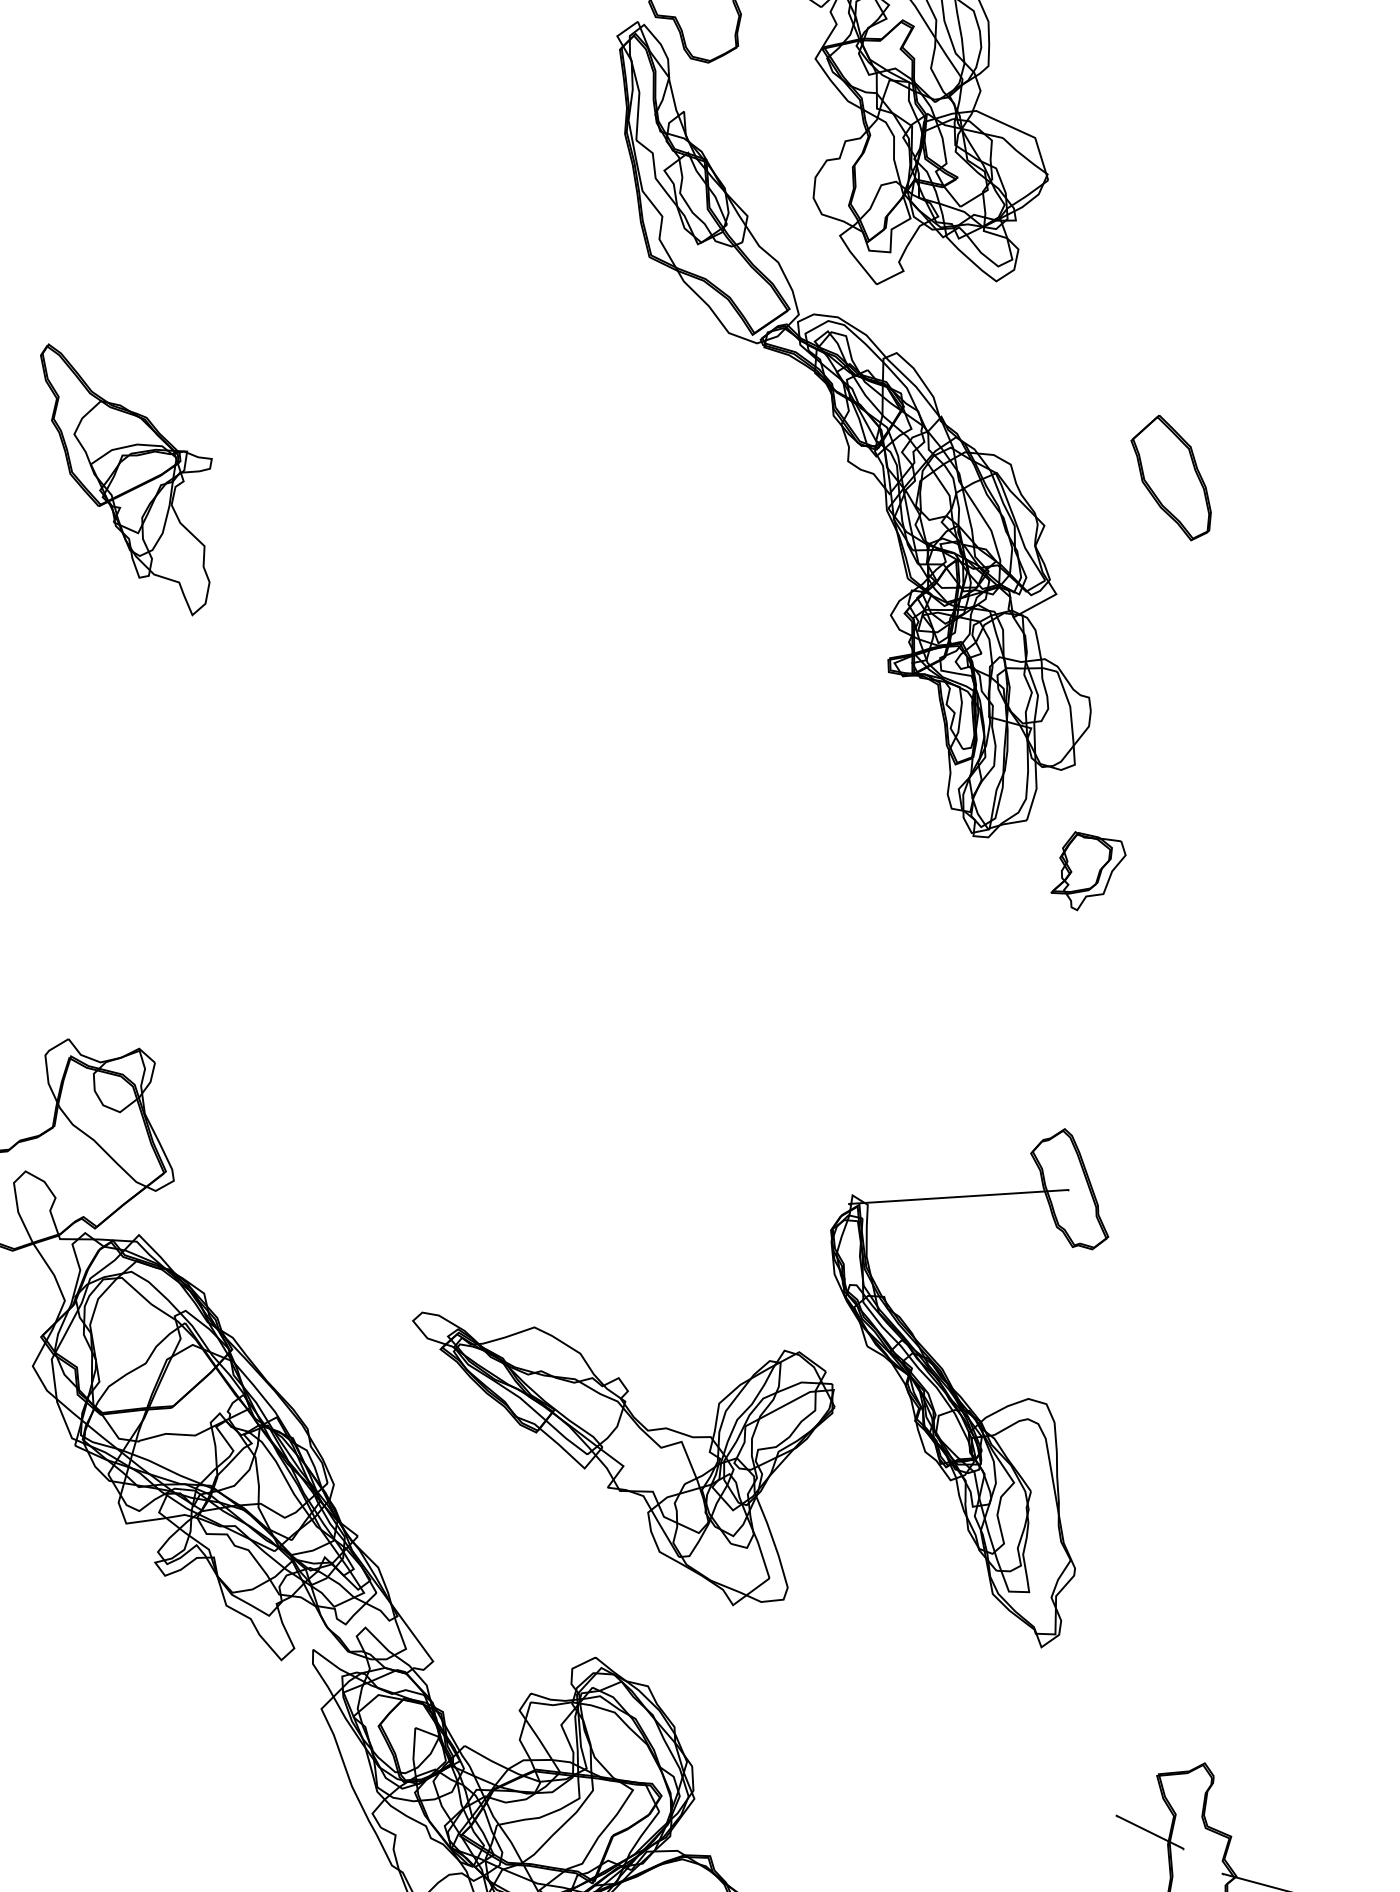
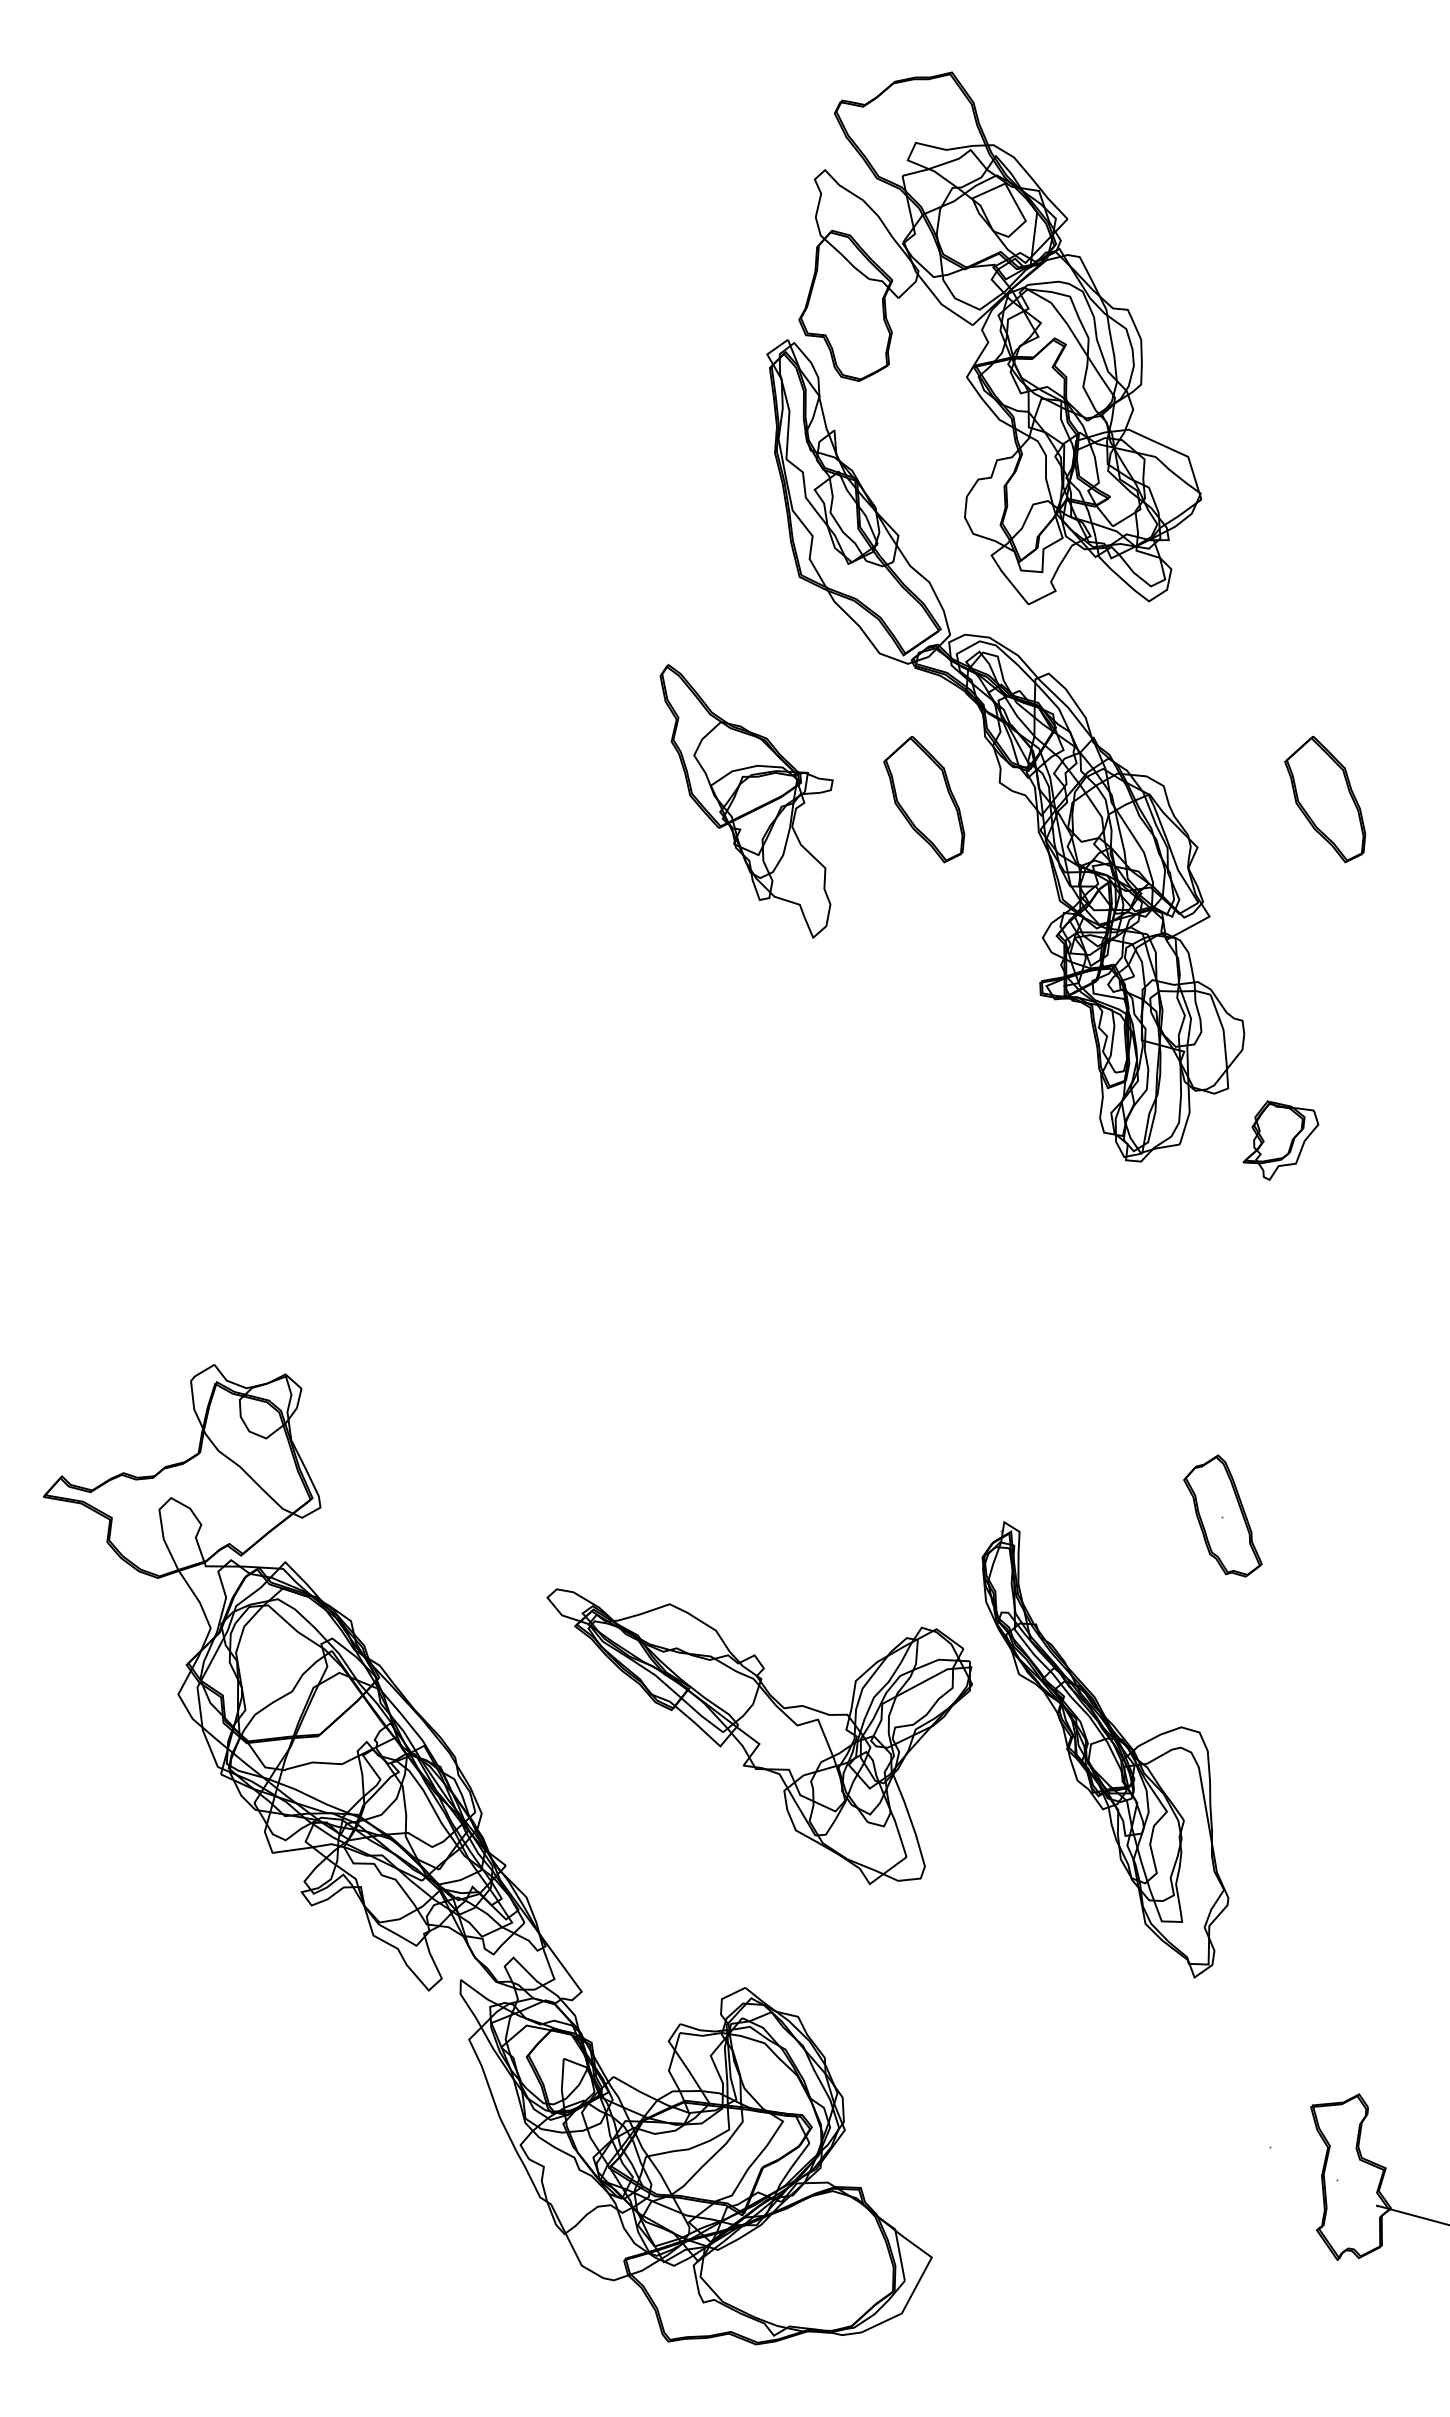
part: (773, 477) -> (924, 799), added
part: (126, 478) -> (746, 800), moved
part: (1088, 871) -> (1280, 1140), moved
line: (958, 1196) -> (1110, 1523), removed
part: (623, 1458) -> (759, 1736), moved
line: (1149, 1831) -> (1303, 2163), removed

